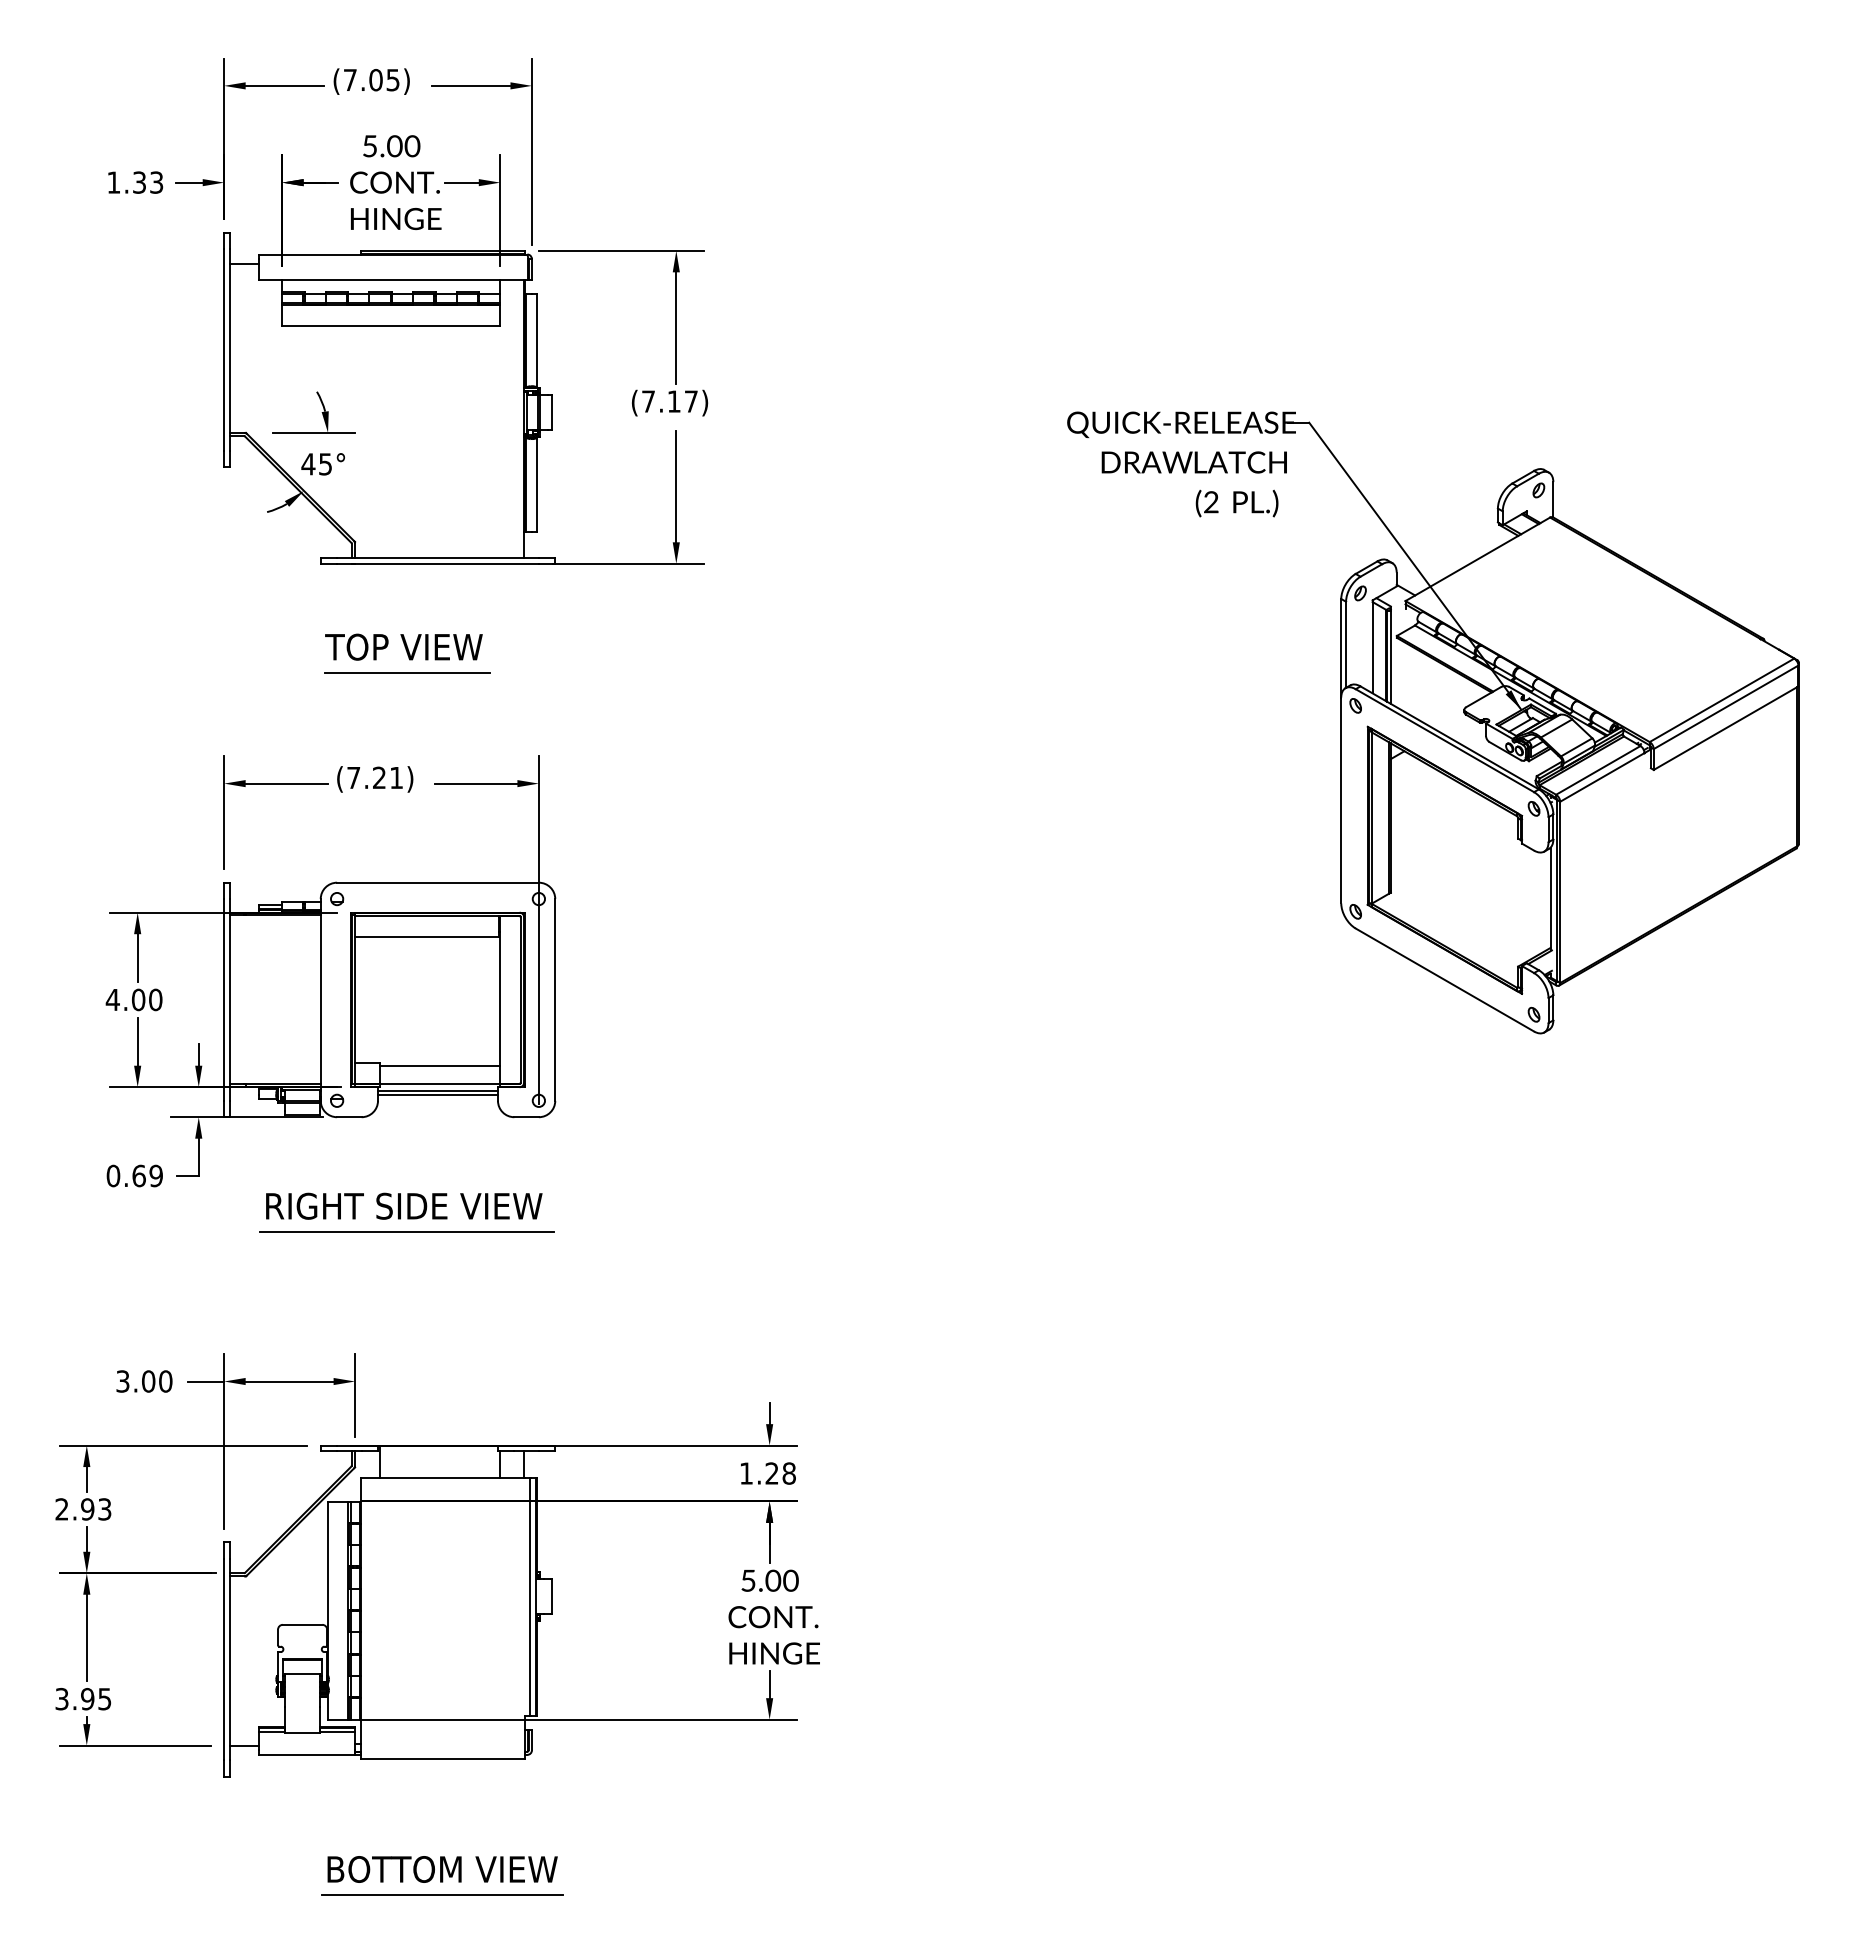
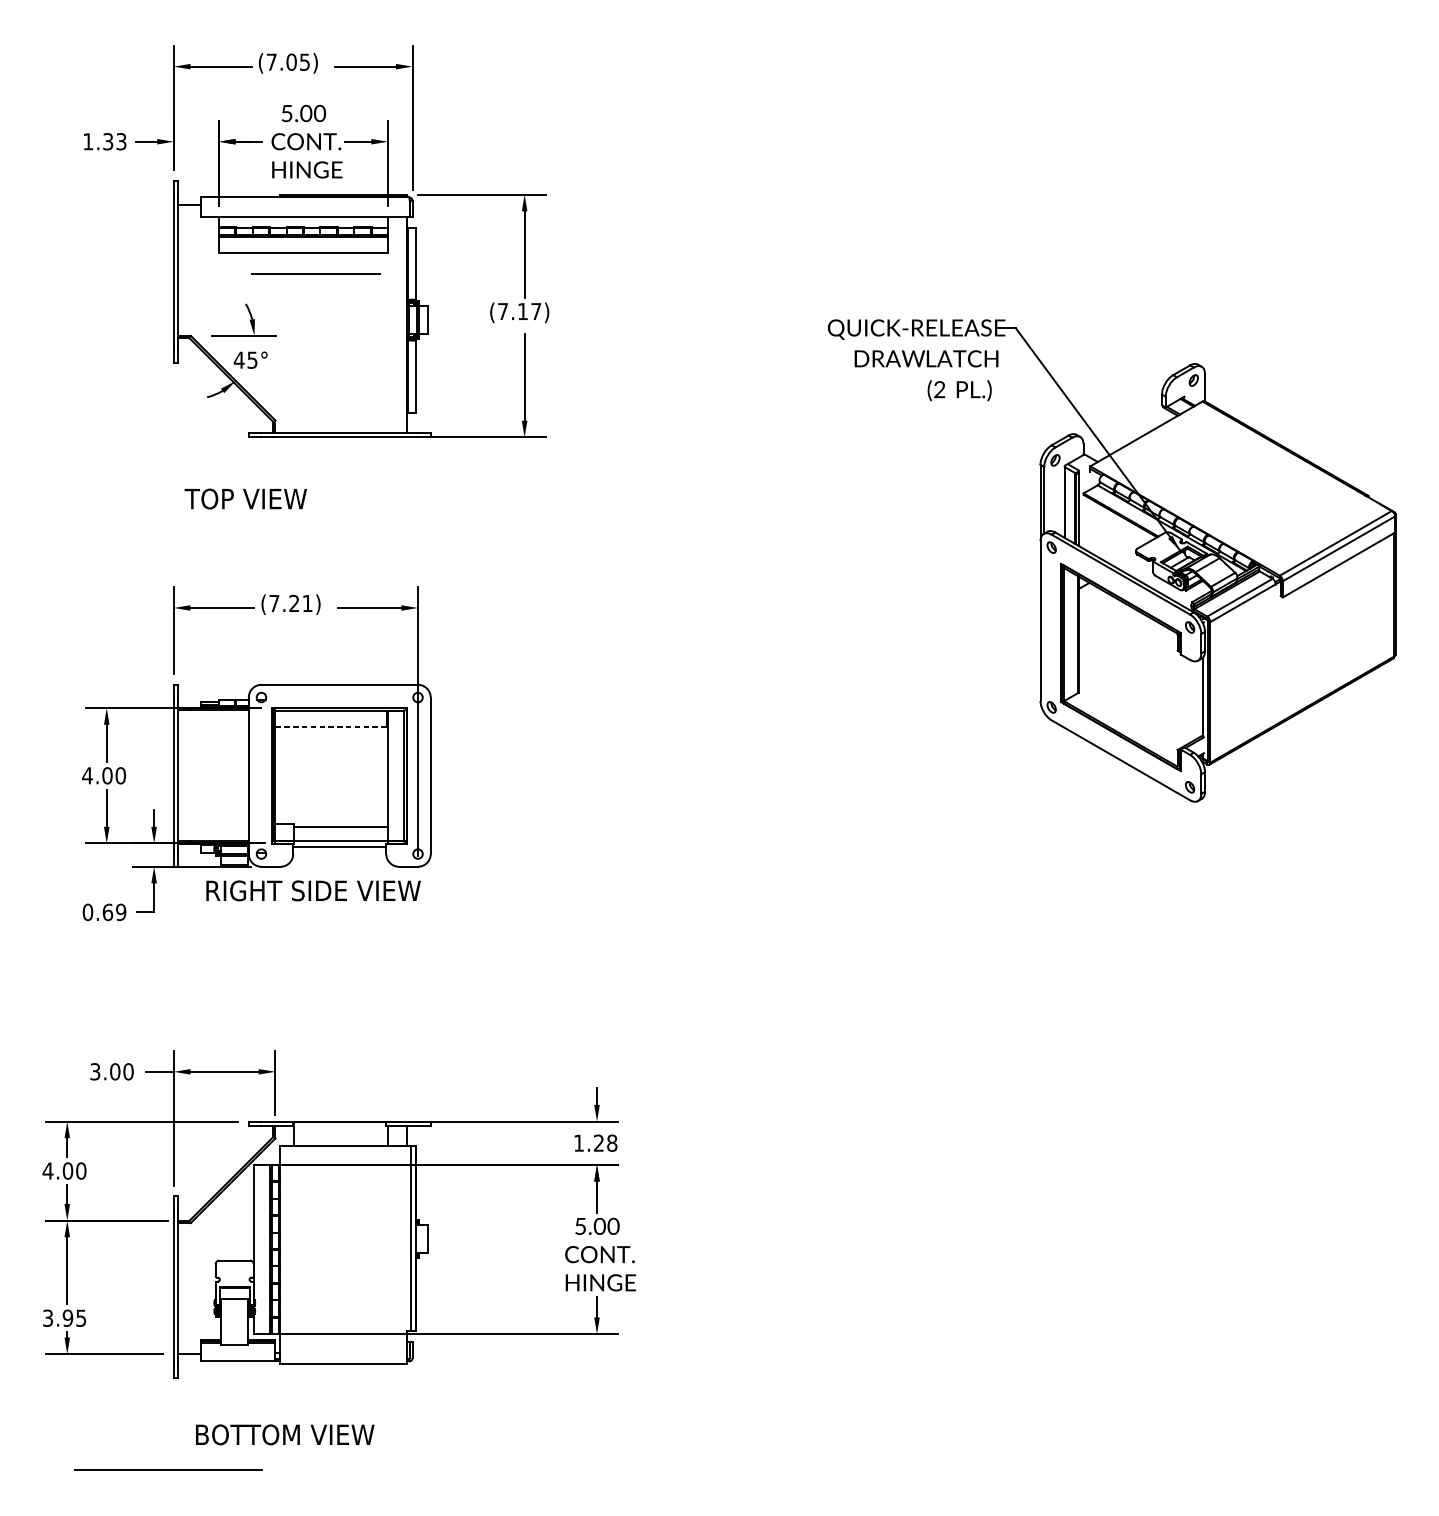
text: (403, 646) -> (245, 498), moved
line: (407, 672) -> (316, 273), moved
line: (427, 937) -> (331, 727), solid -> dashed
line: (438, 1094) -> (340, 849), removed
text: (404, 1205) -> (313, 890), moved
line: (406, 1231) -> (315, 955), removed
text: (82, 1509) -> (63, 1171), 2.93 -> 4.00
text: (442, 1869) -> (285, 1434), moved
line: (442, 1894) -> (168, 1469), moved

